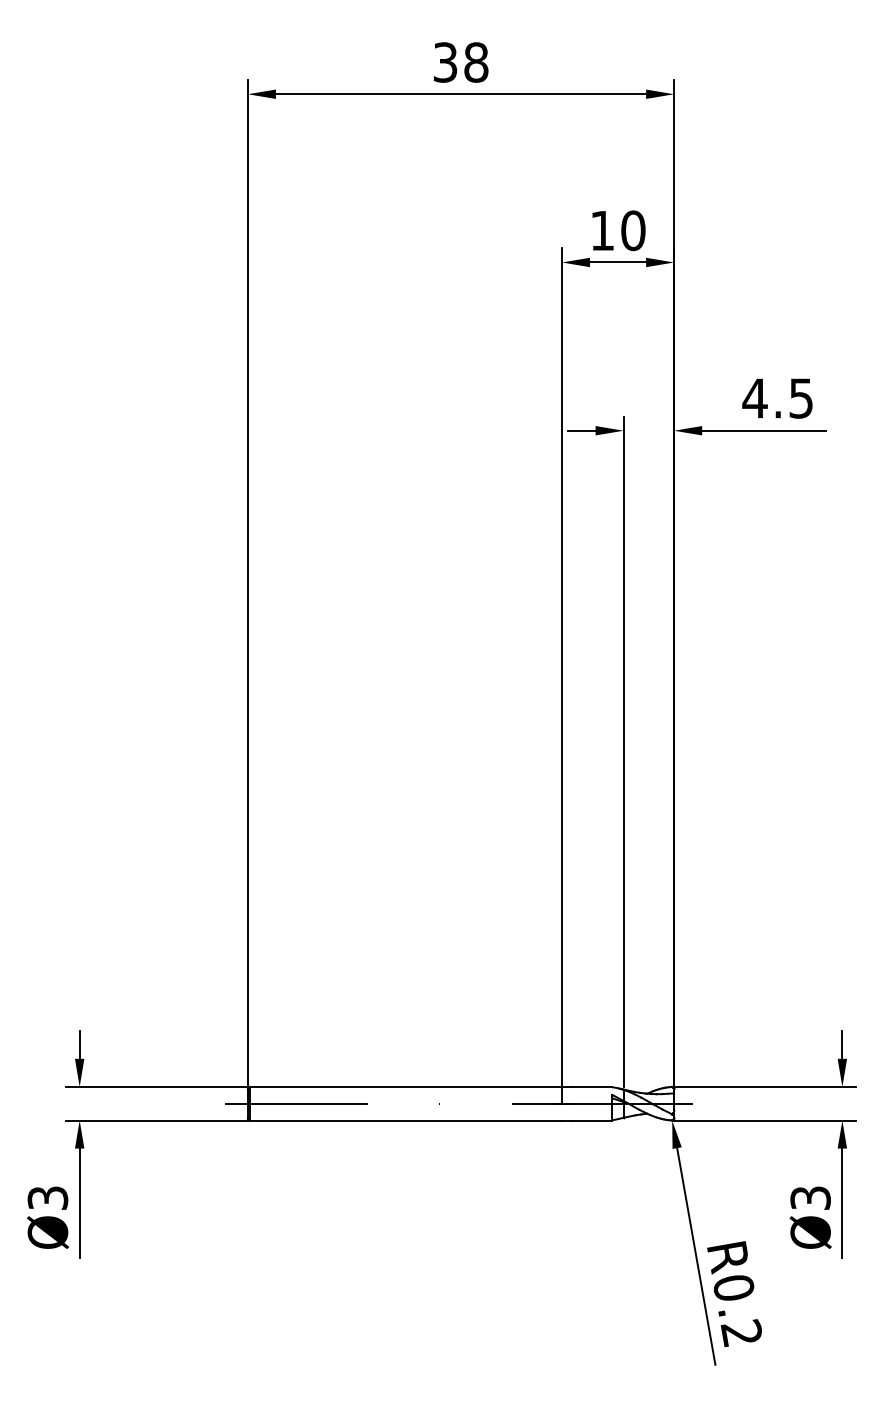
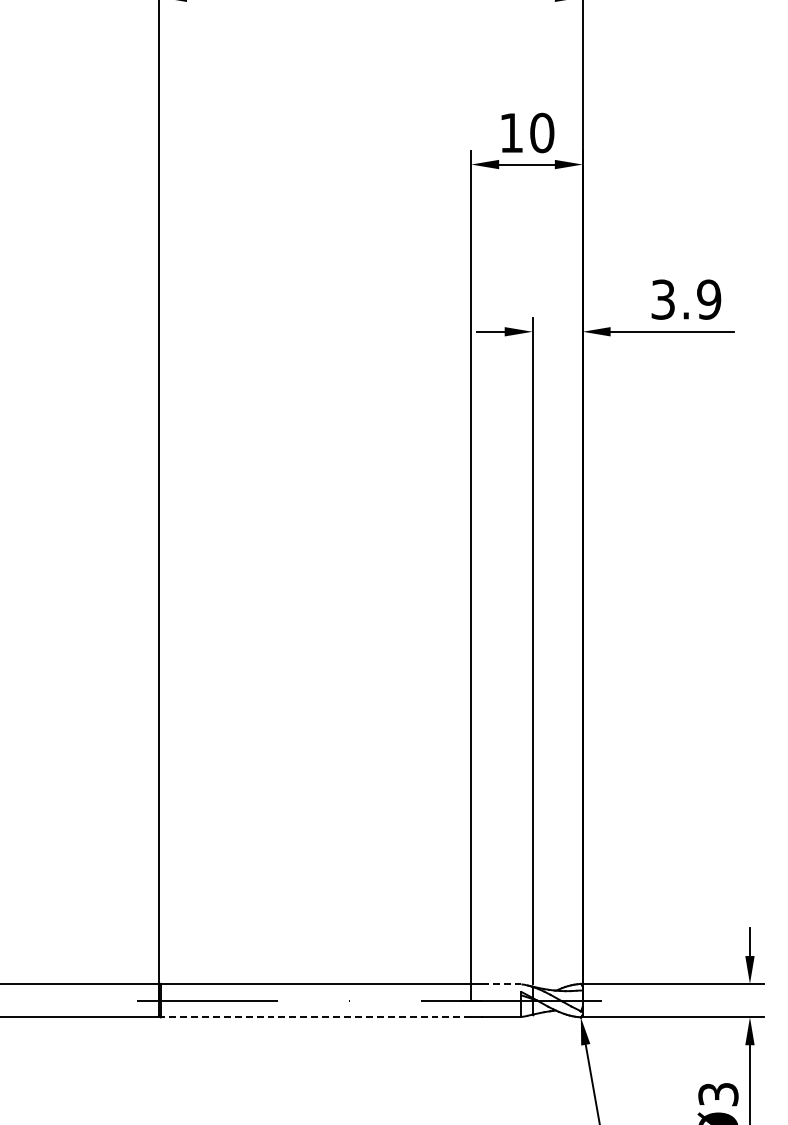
text: (777, 398) -> (685, 299), 4.5 -> 3.9
line: (592, 1086) -> (501, 983), solid -> dashed
line: (405, 1120) -> (315, 1017), solid -> dashed

